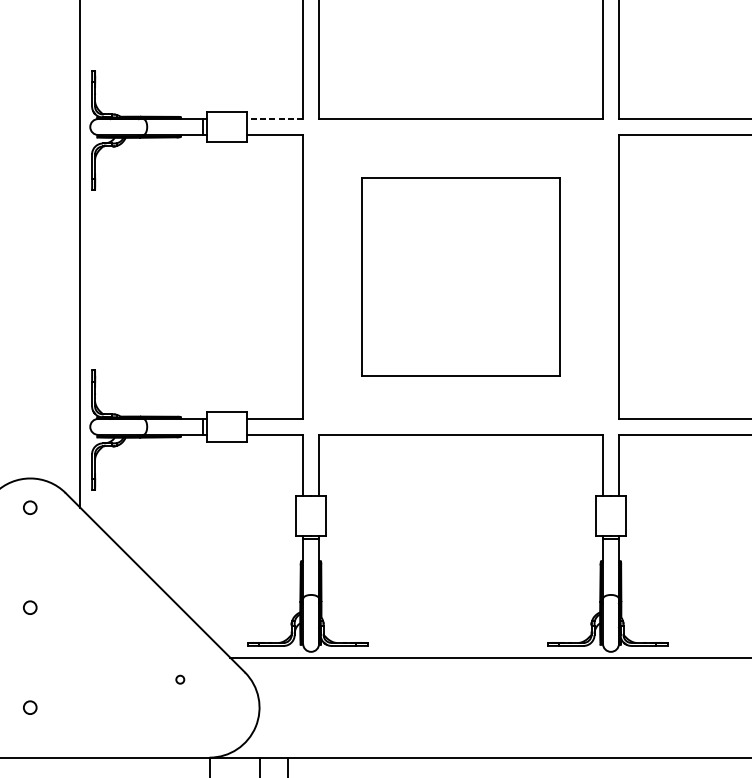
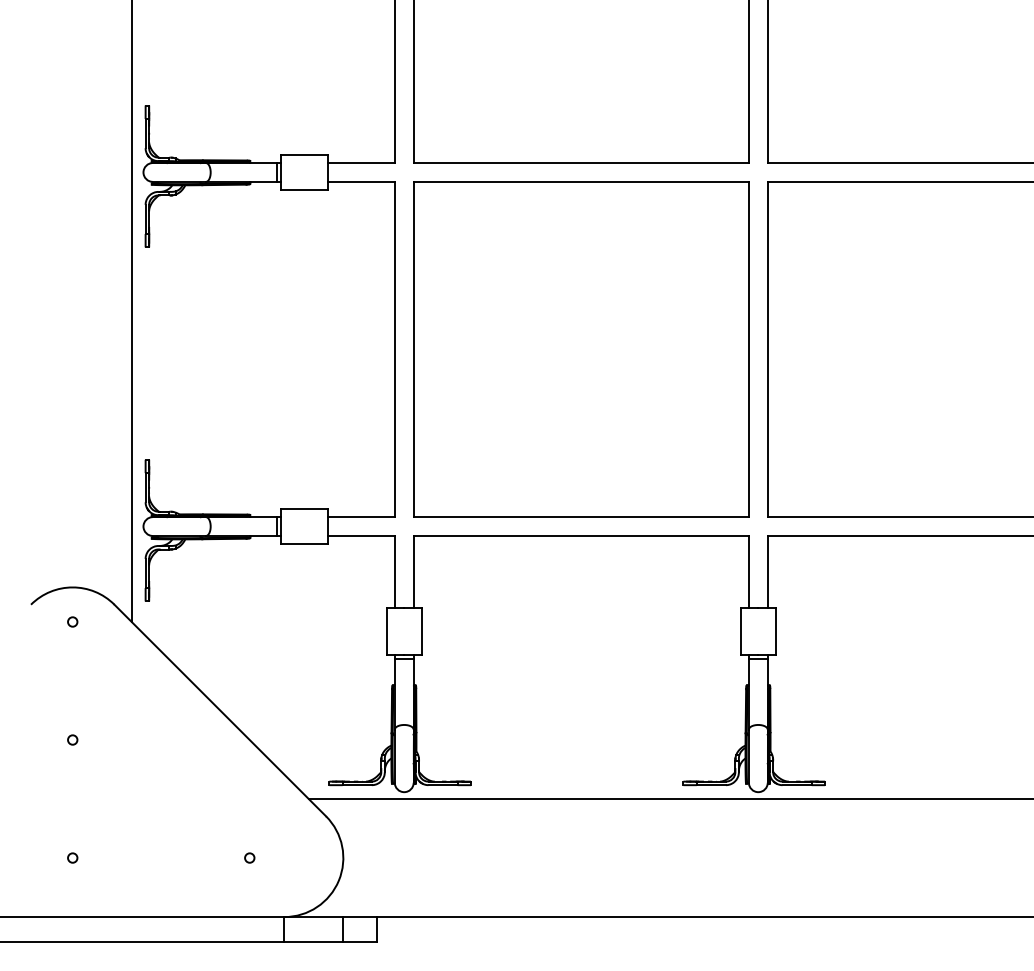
line: (274, 119) -> (360, 163), dashed -> solid
part: (461, 276) -> (581, 349), size x1.43
circle: (30, 507) -> (72, 621), size x0.62
circle: (30, 607) -> (72, 739), size x0.62
circle: (180, 679) -> (249, 857), moved
circle: (30, 707) -> (72, 857), size x0.62

